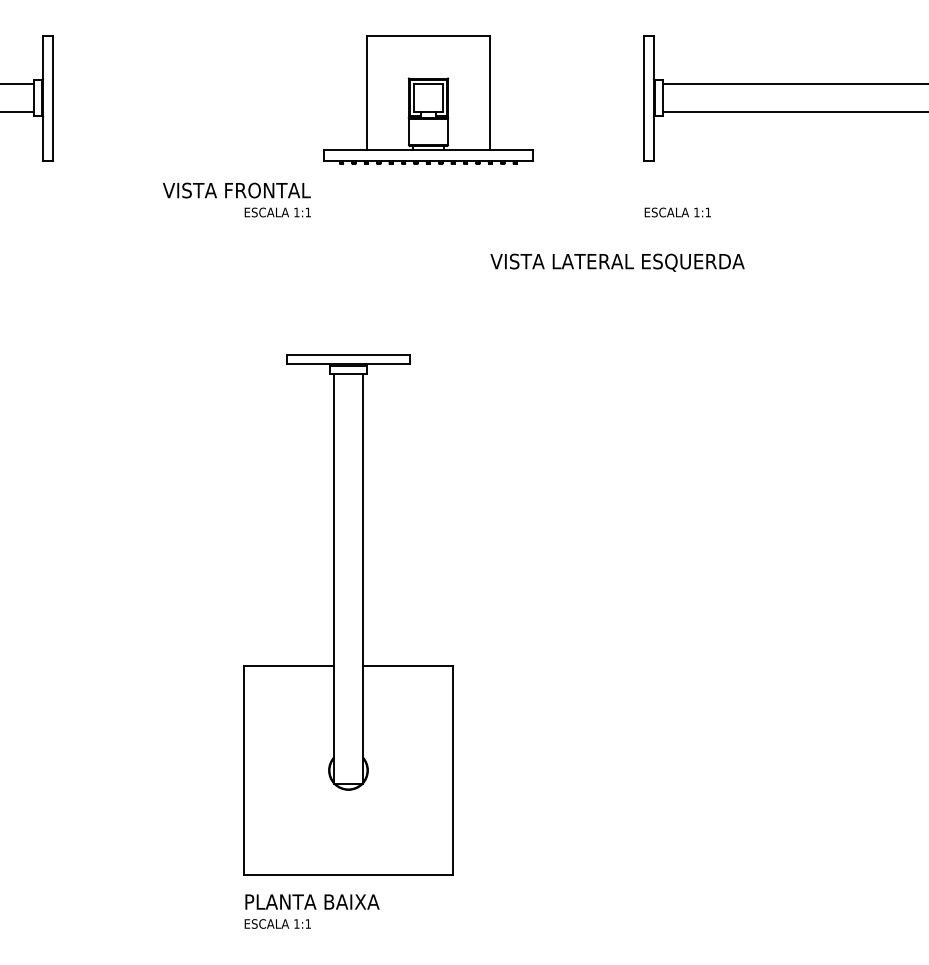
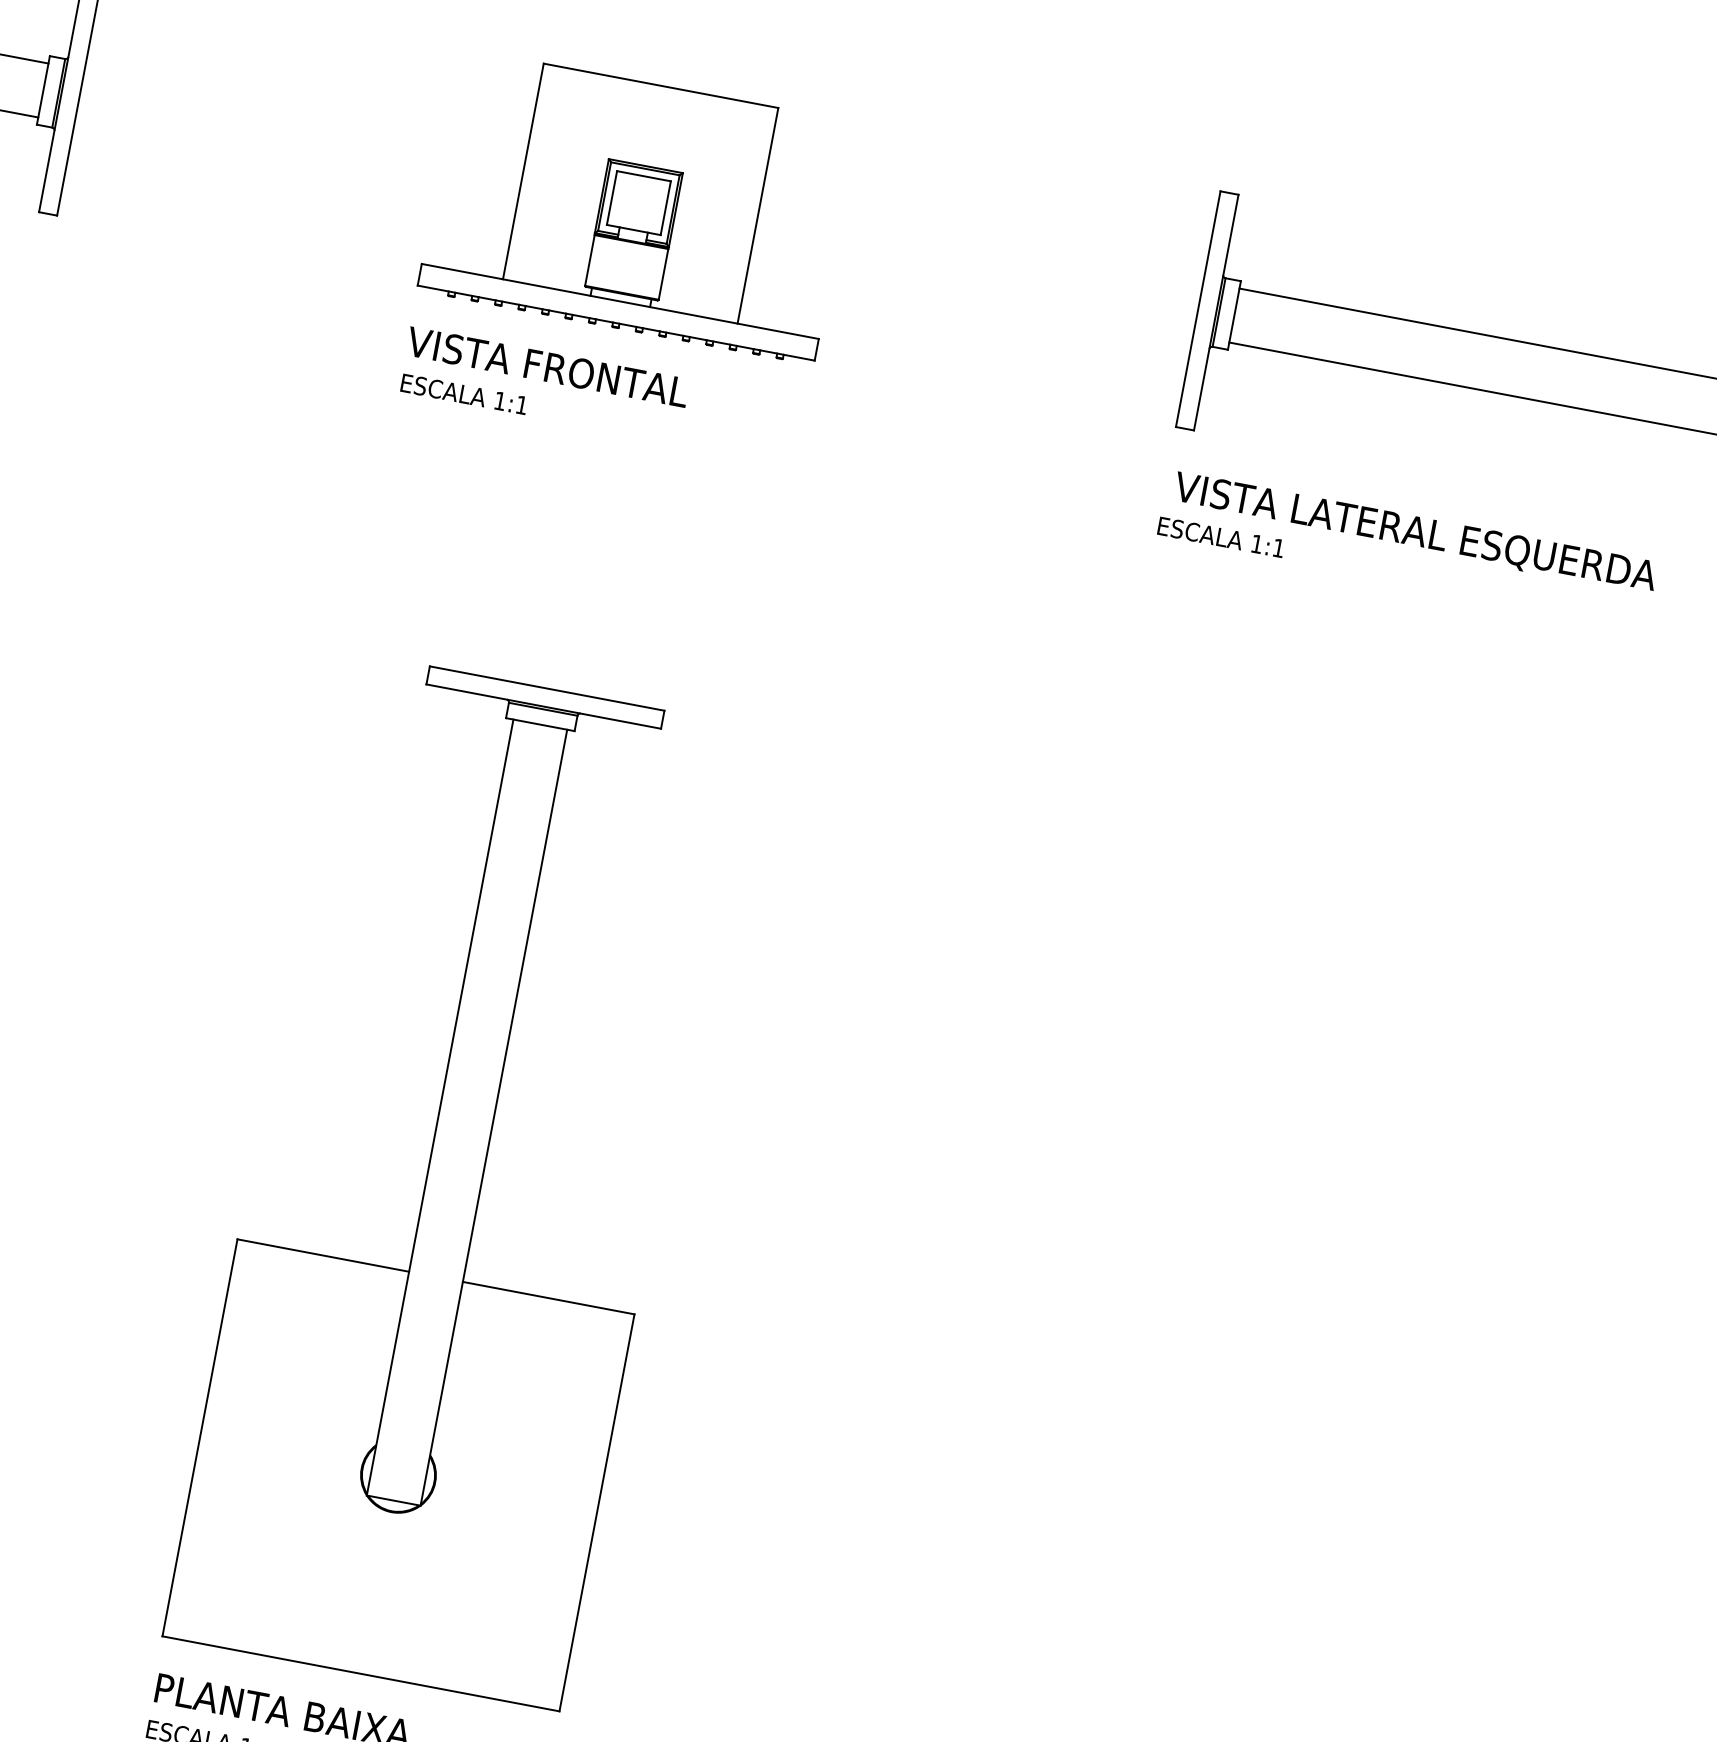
part: (428, 99) -> (638, 205), moved
text: (236, 190) -> (547, 366), moved
text: (617, 262) -> (1415, 532), moved

